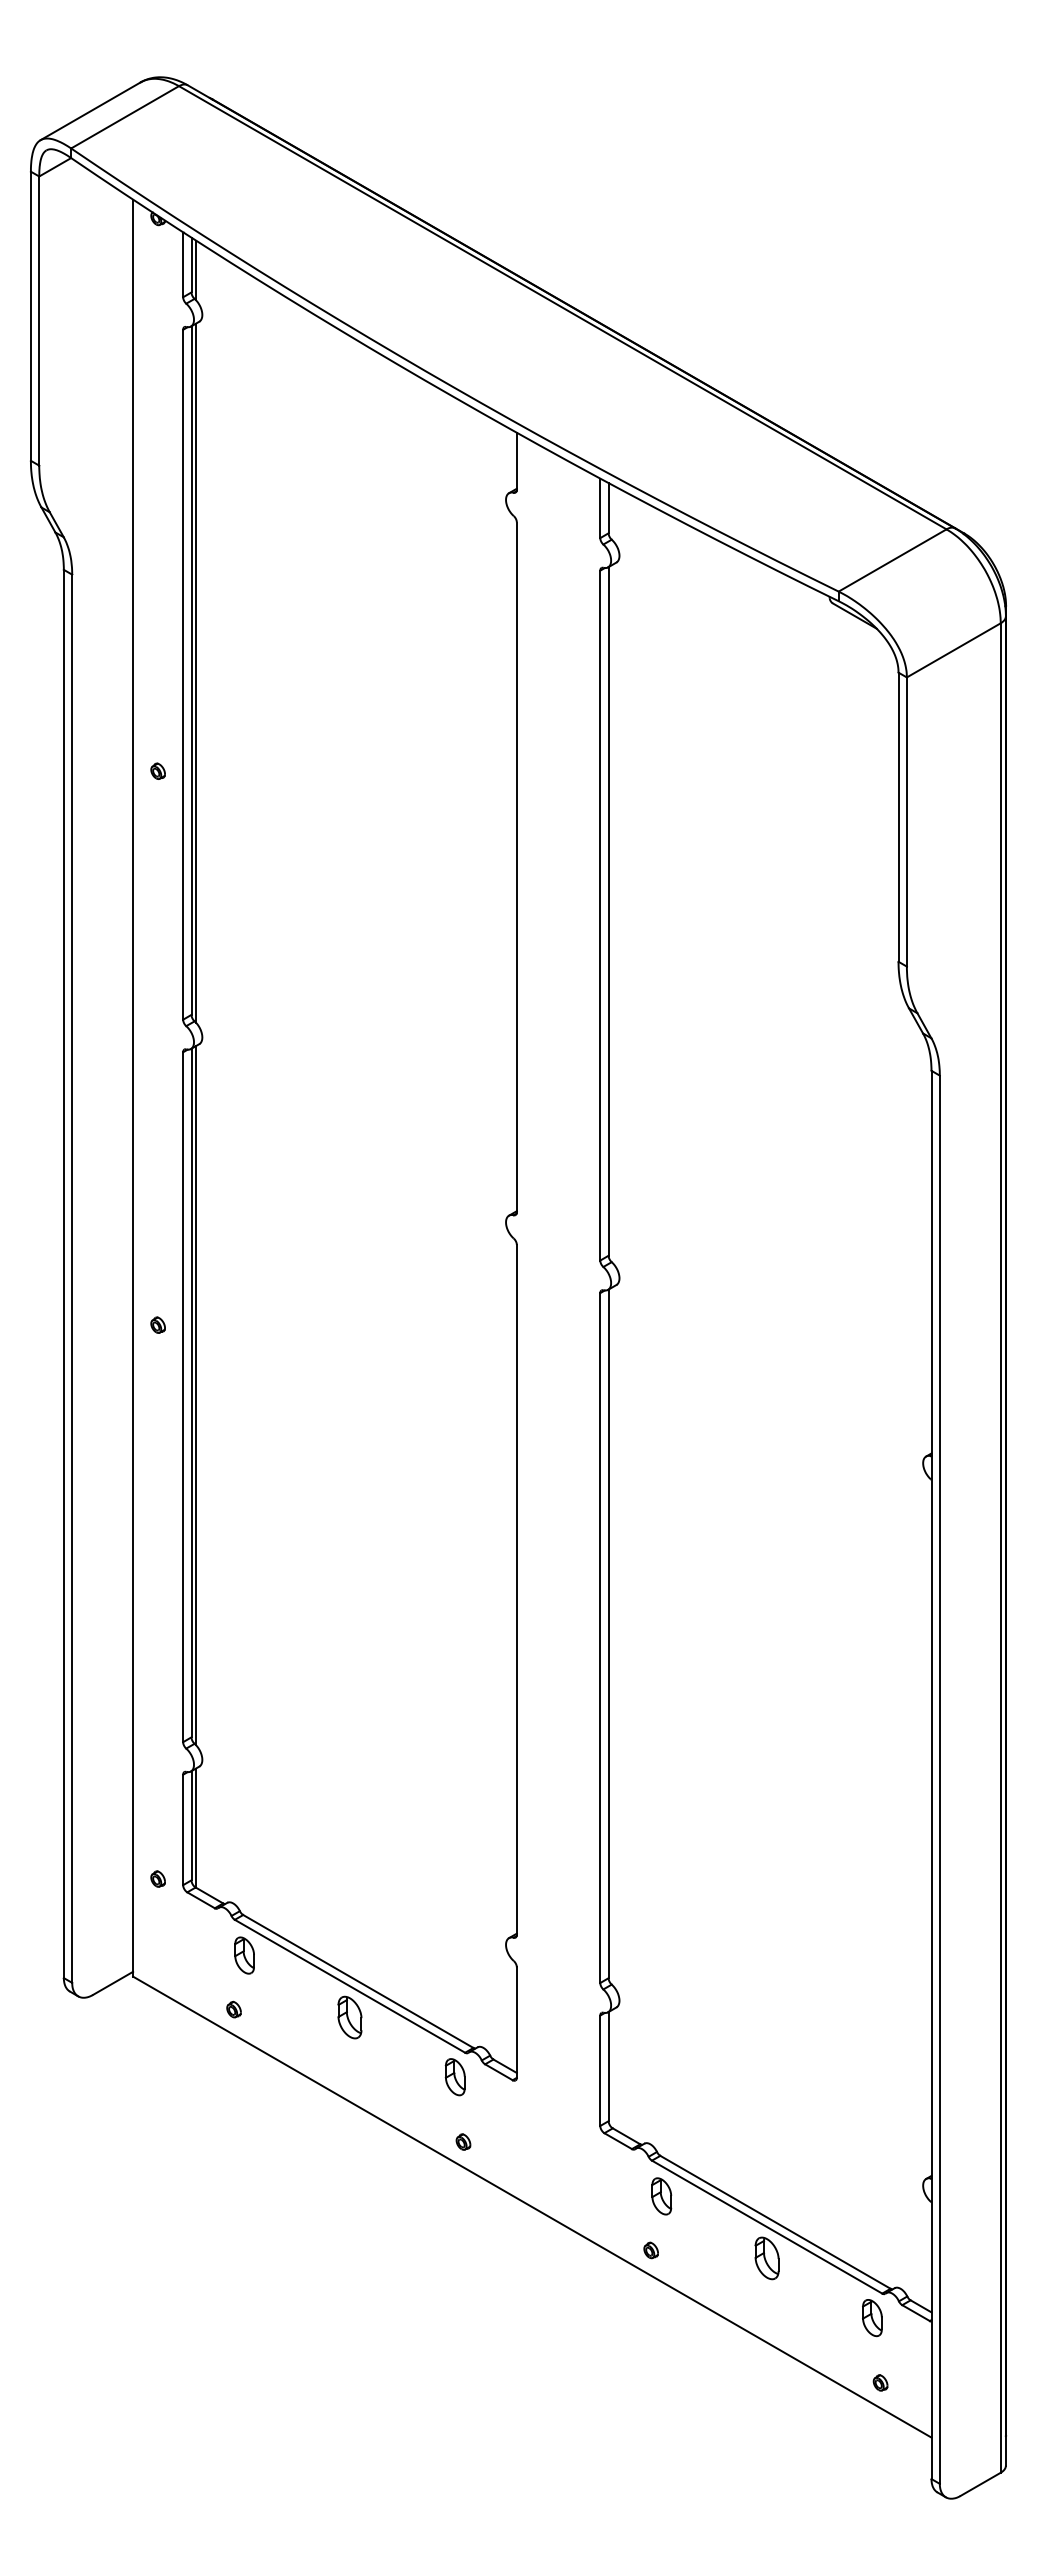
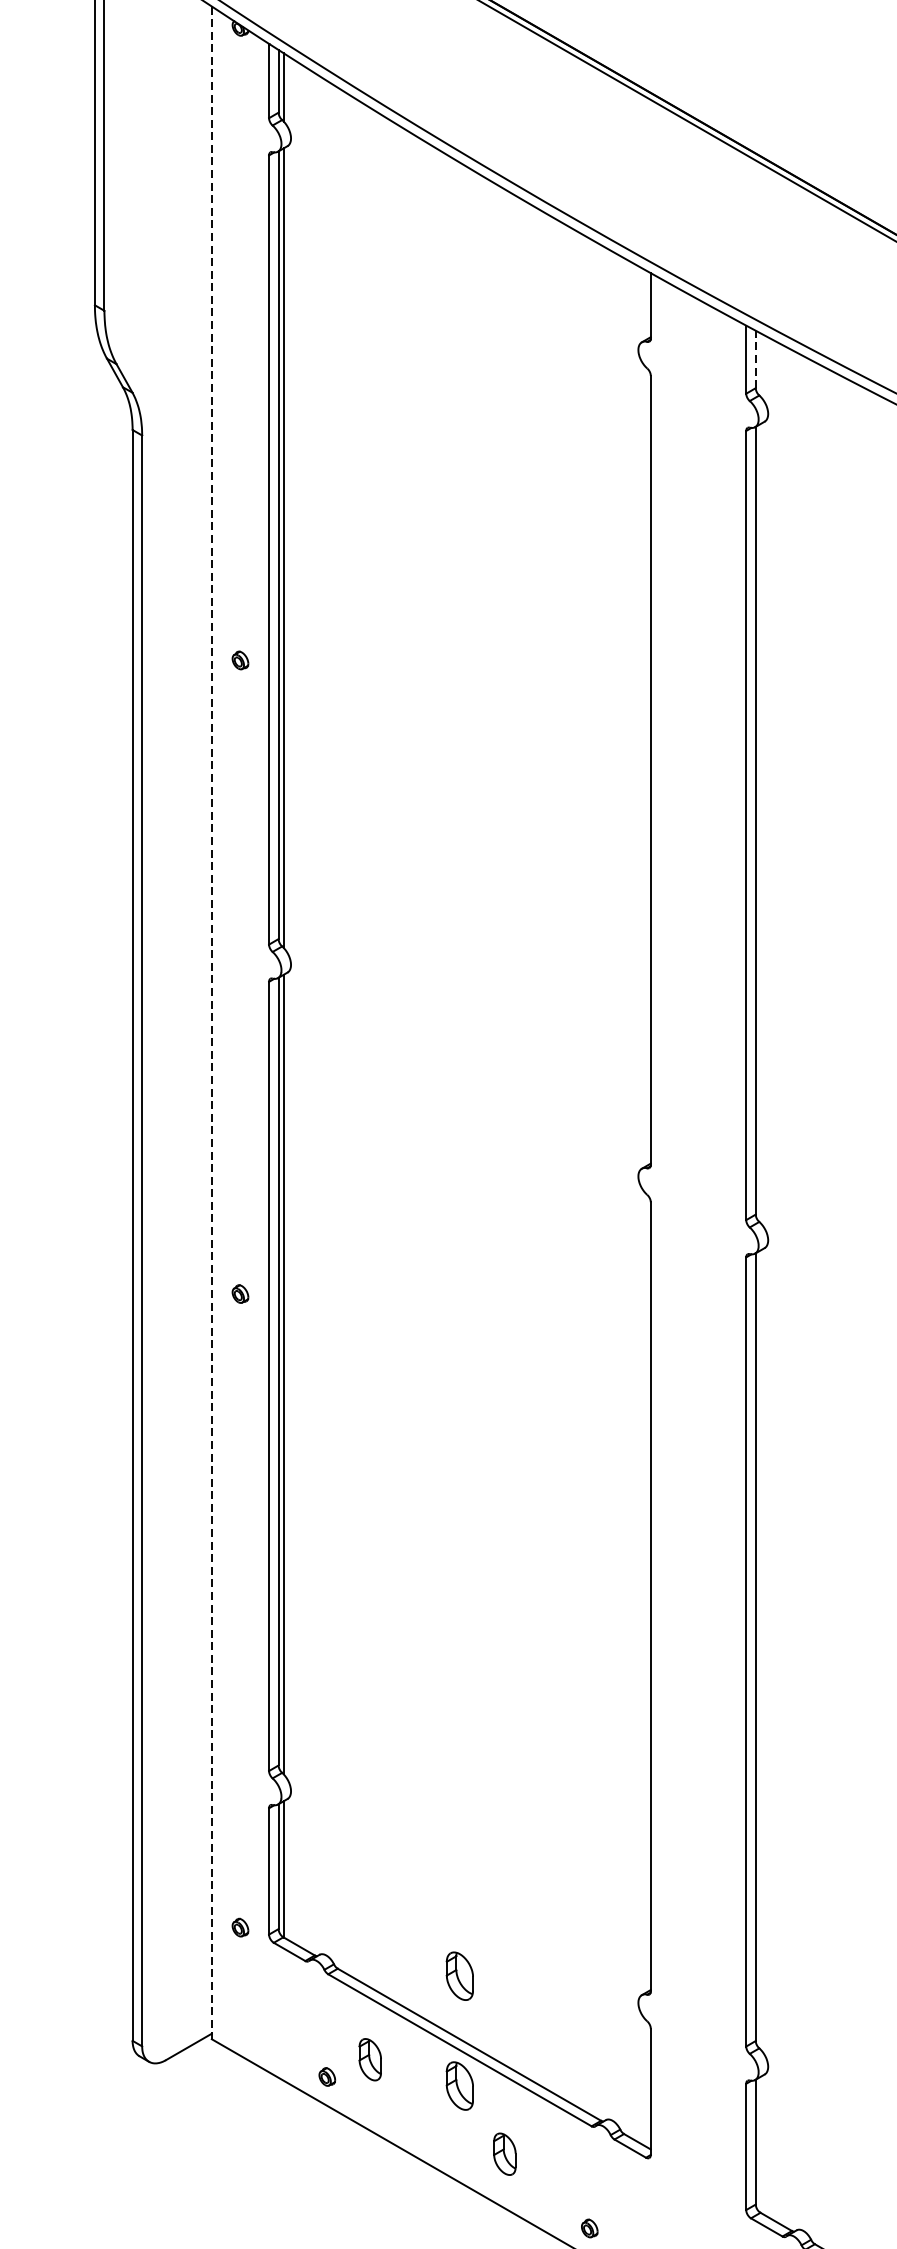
line: (608, 507) -> (755, 358), solid -> dashed
line: (133, 1088) -> (212, 1023), solid -> dashed
part: (349, 1921) -> (459, 1976), added
part: (244, 1955) -> (370, 2059), moved
part: (454, 2077) -> (503, 2154), moved

